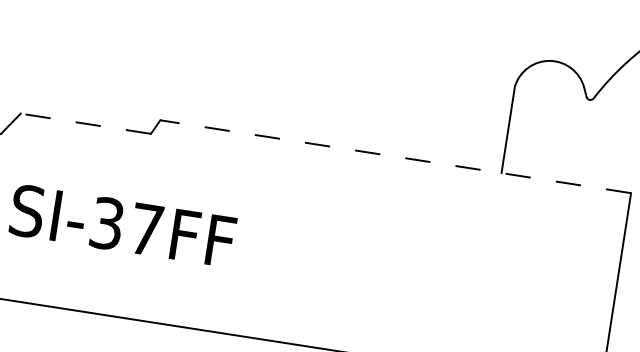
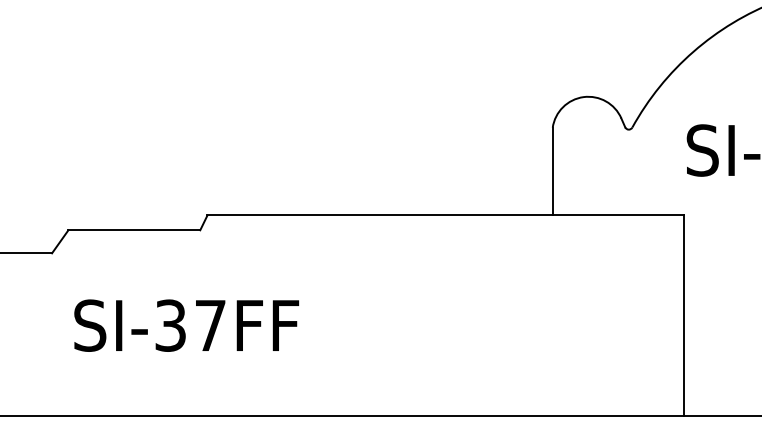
line: (85, 124) -> (134, 230), dashed -> solid
line: (395, 156) -> (445, 215), dashed -> solid

